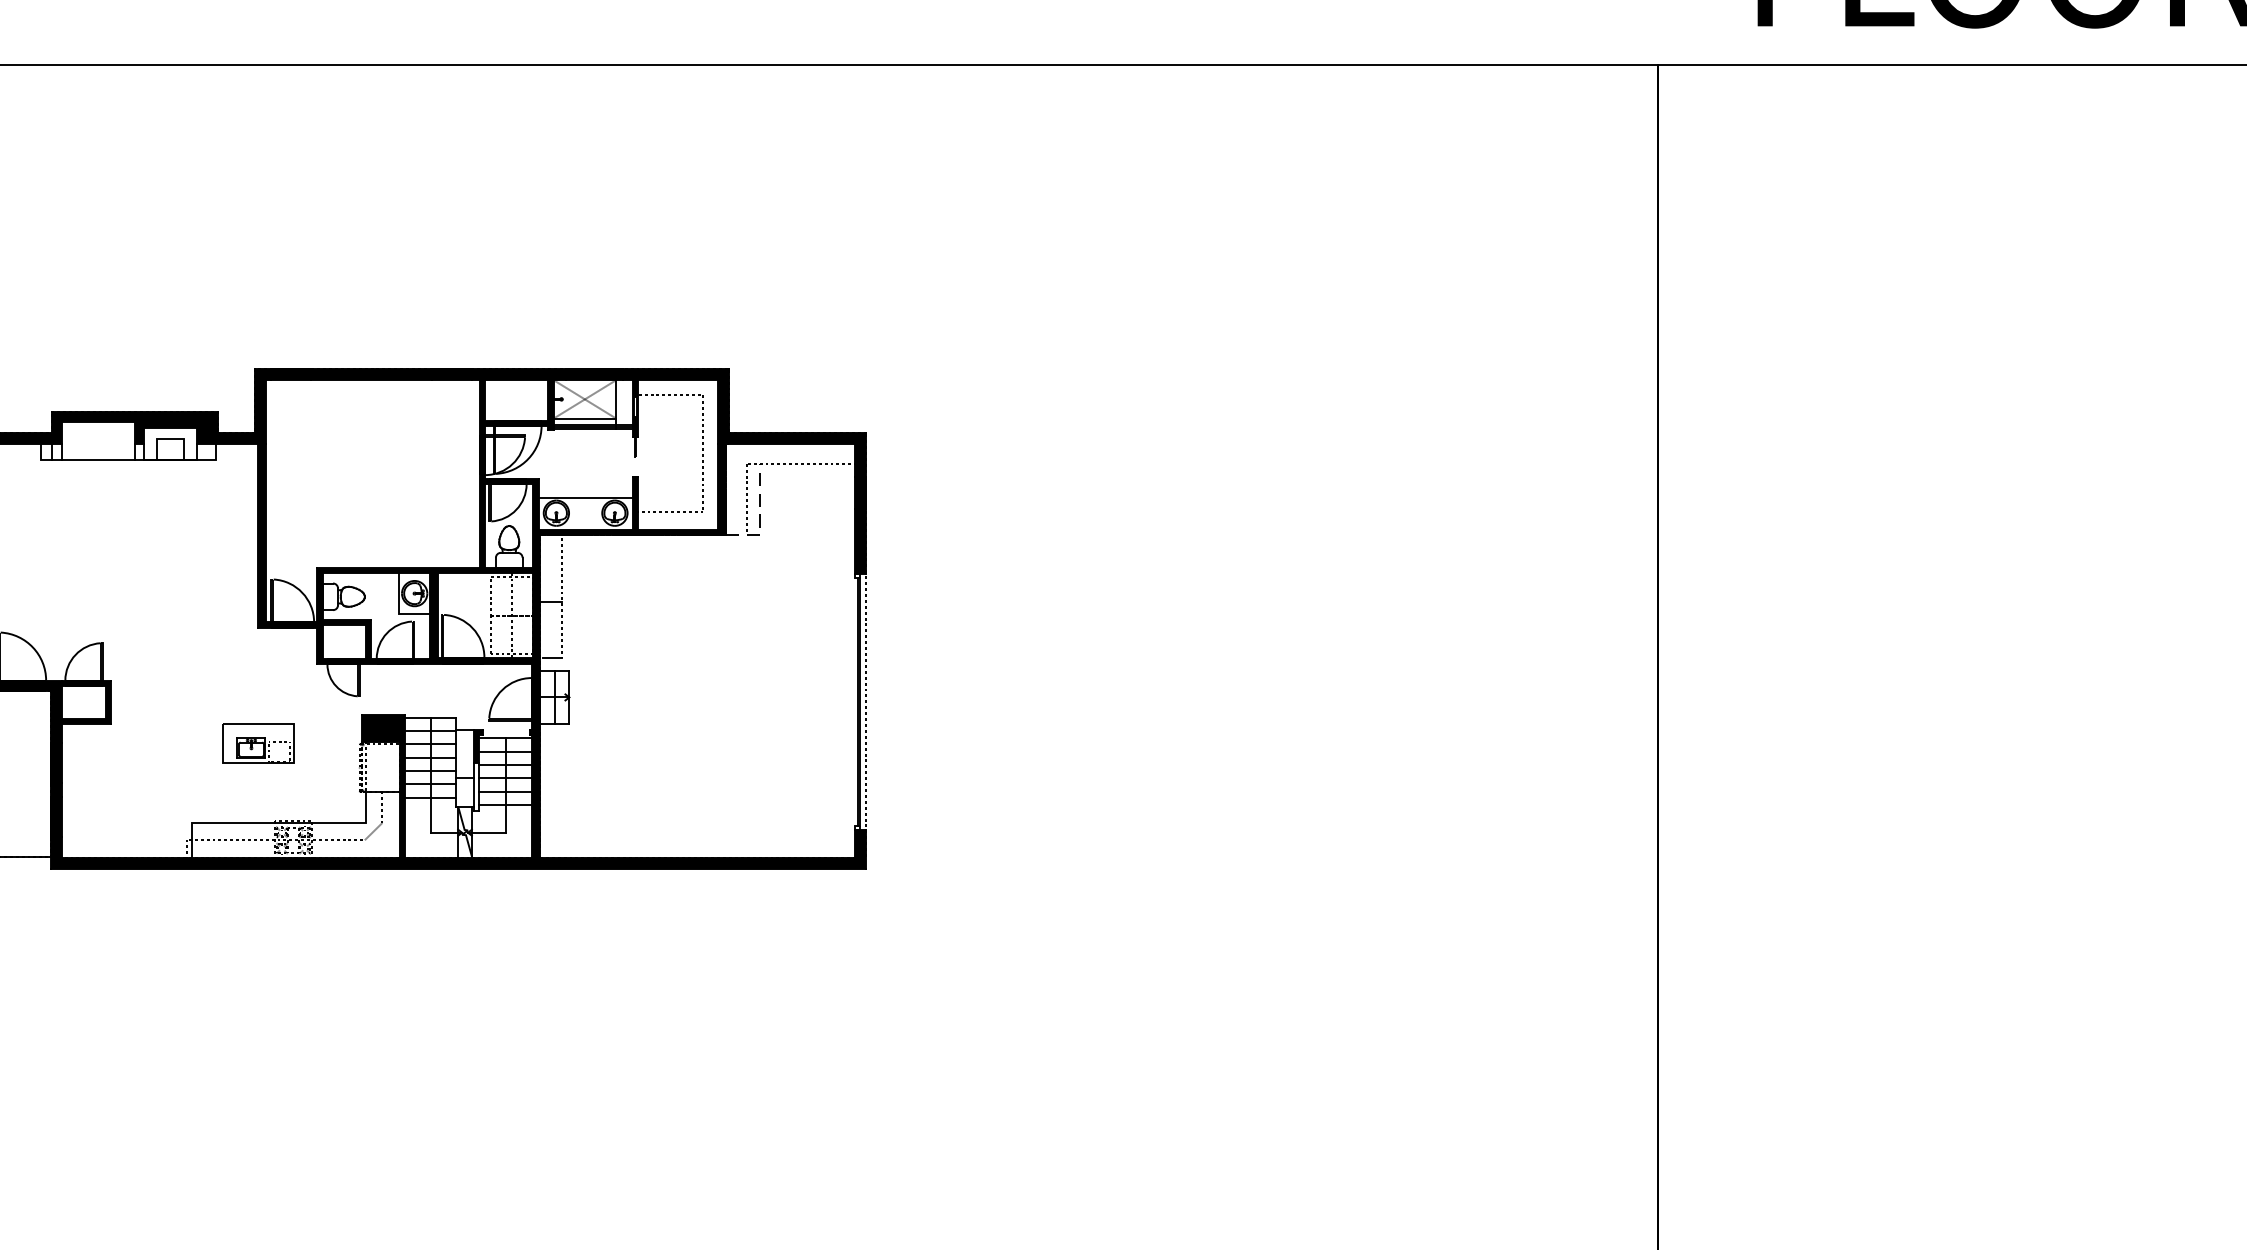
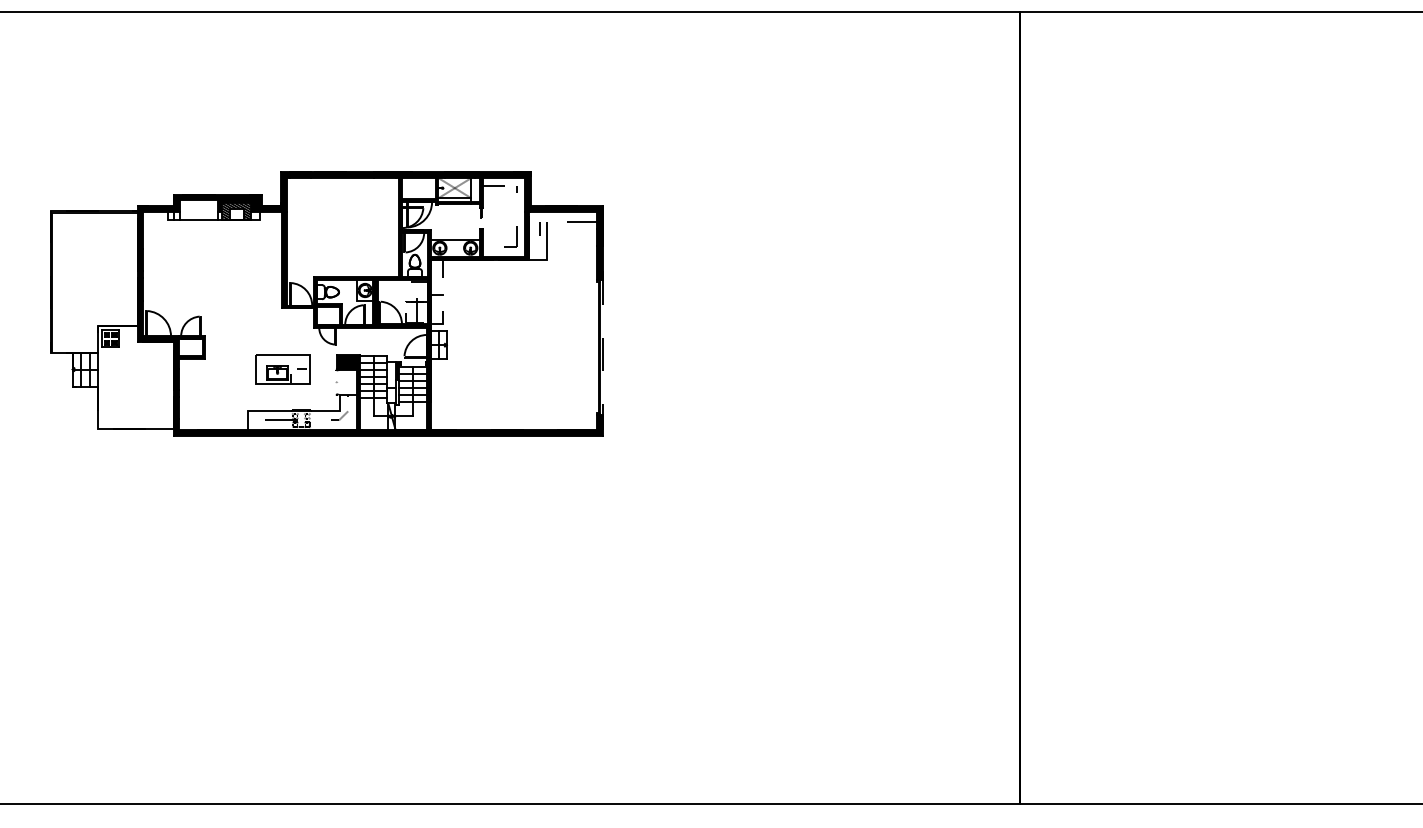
hatch: (170, 443) -> (236, 211), added
line: (760, 517) -> (547, 250), dashed -> solid
part: (257, 743) -> (282, 369), size x1.43

